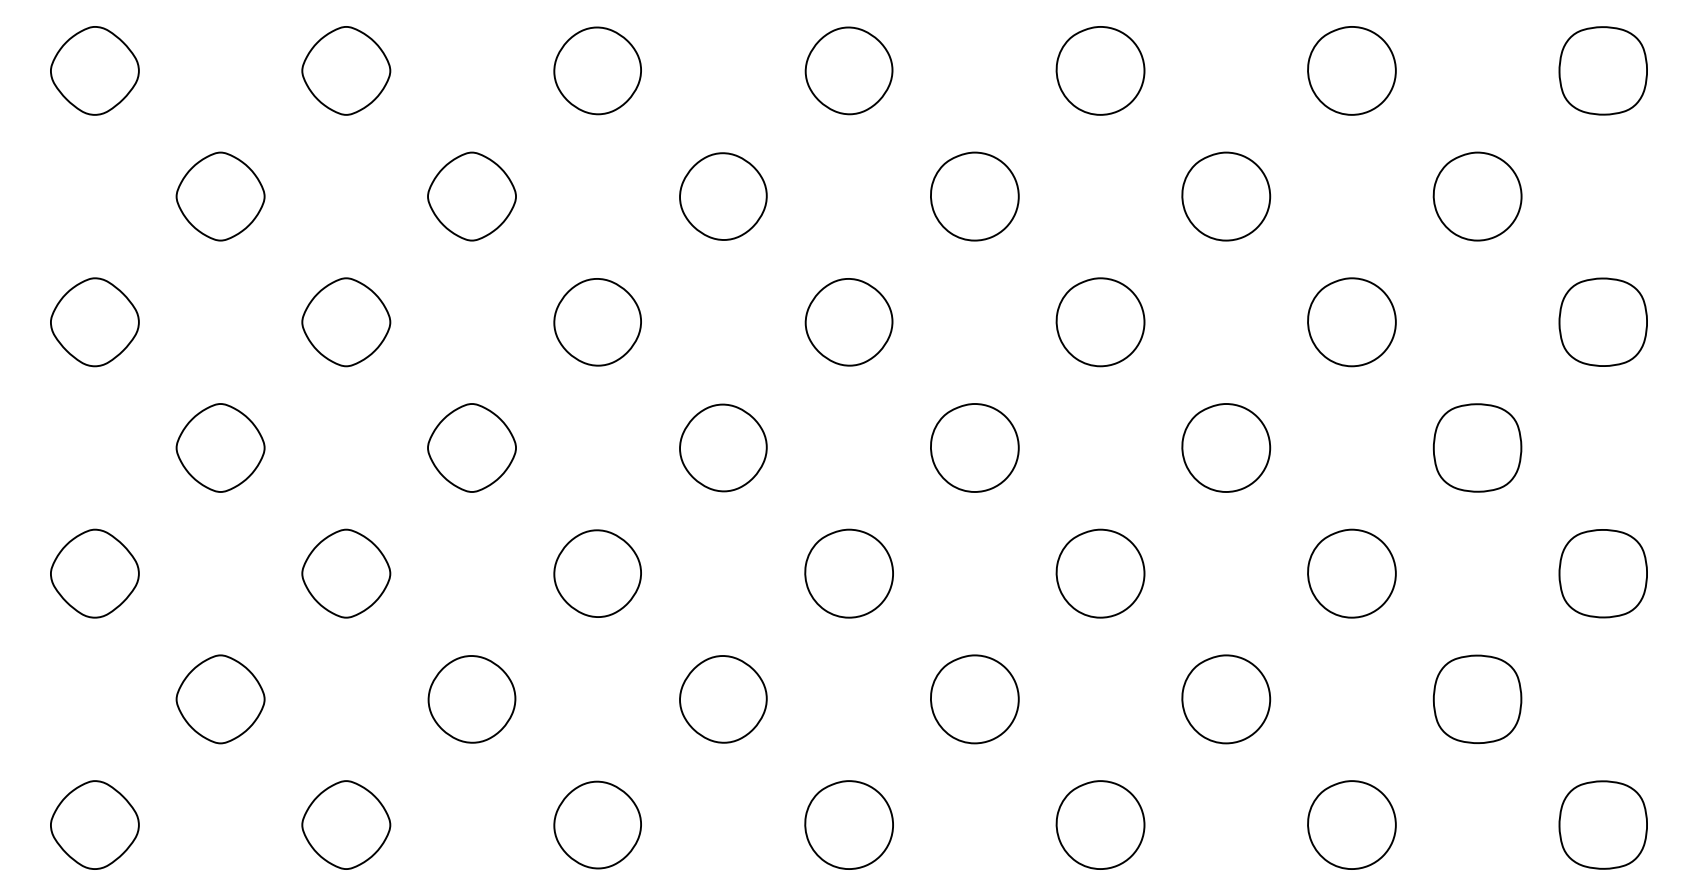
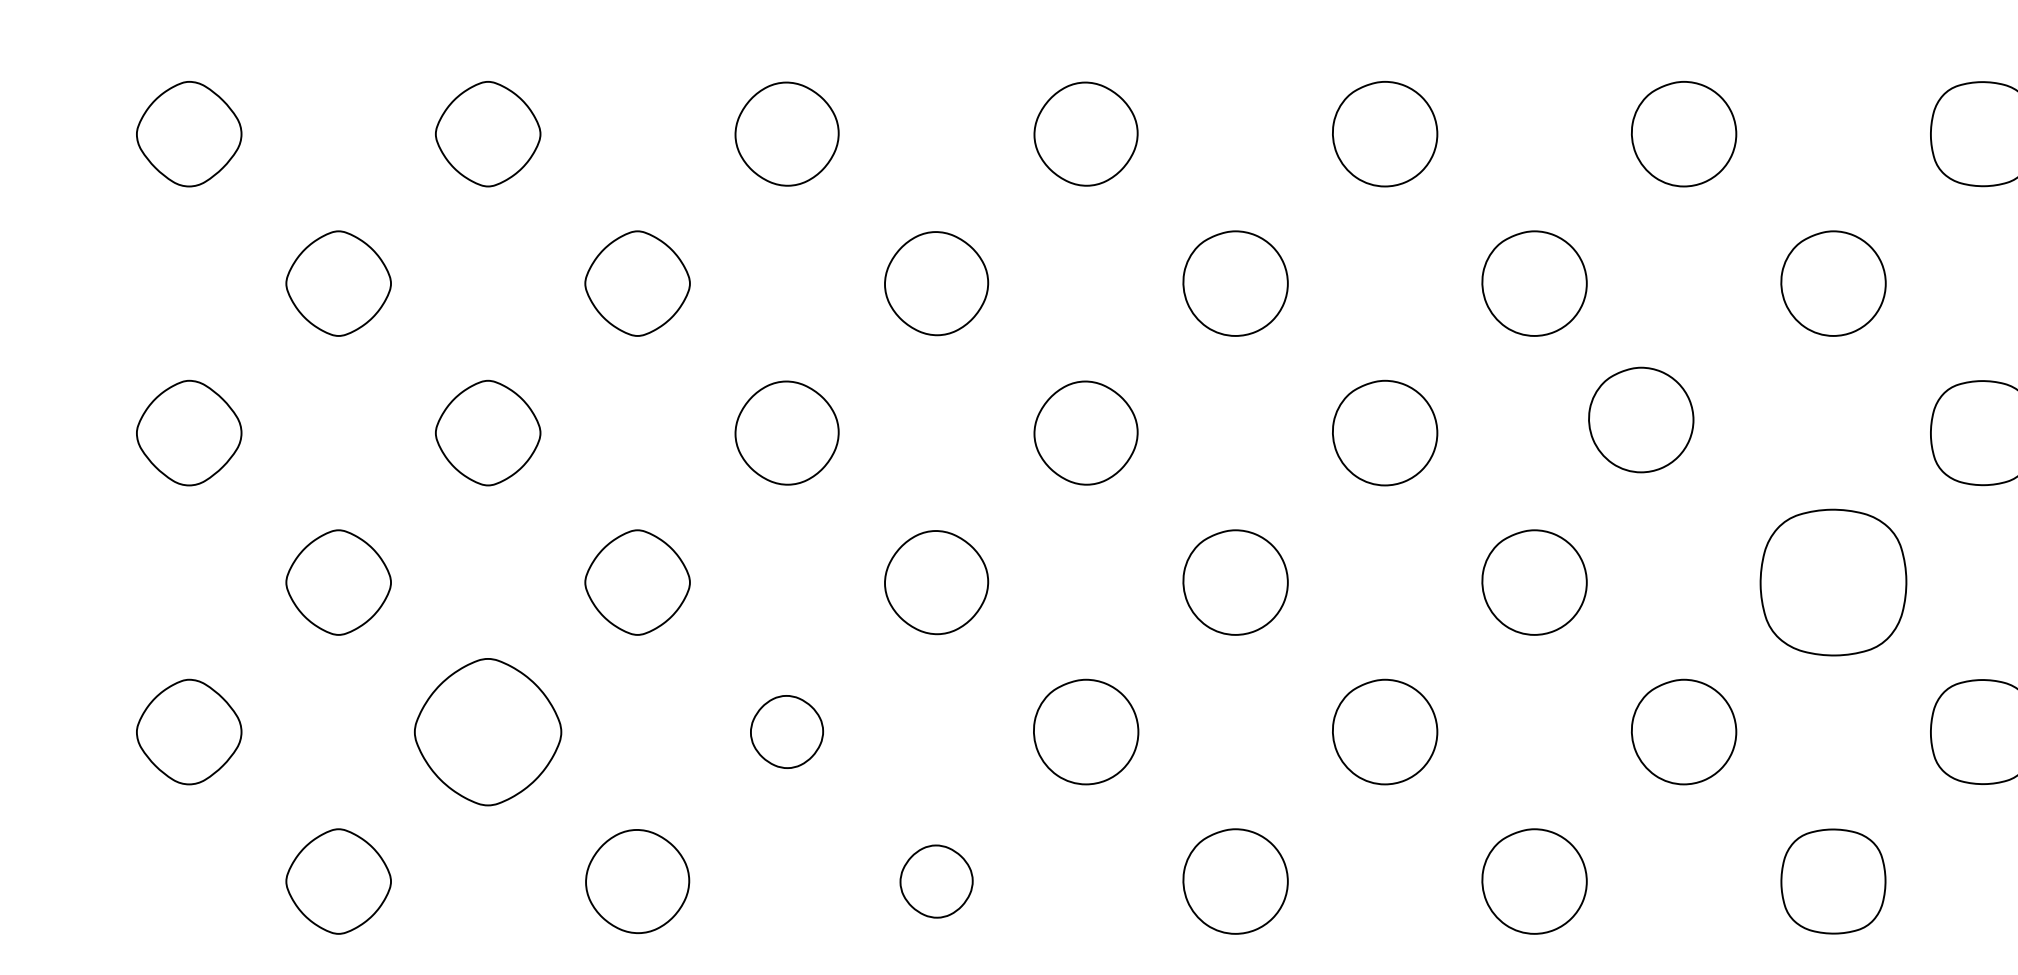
part: (1351, 322) -> (1640, 420), moved
part: (1477, 447) -> (1833, 582), size x1.4
part: (346, 573) -> (488, 731), size x1.4
part: (597, 573) -> (786, 731), size x0.7
part: (723, 699) -> (936, 881), size x0.7

